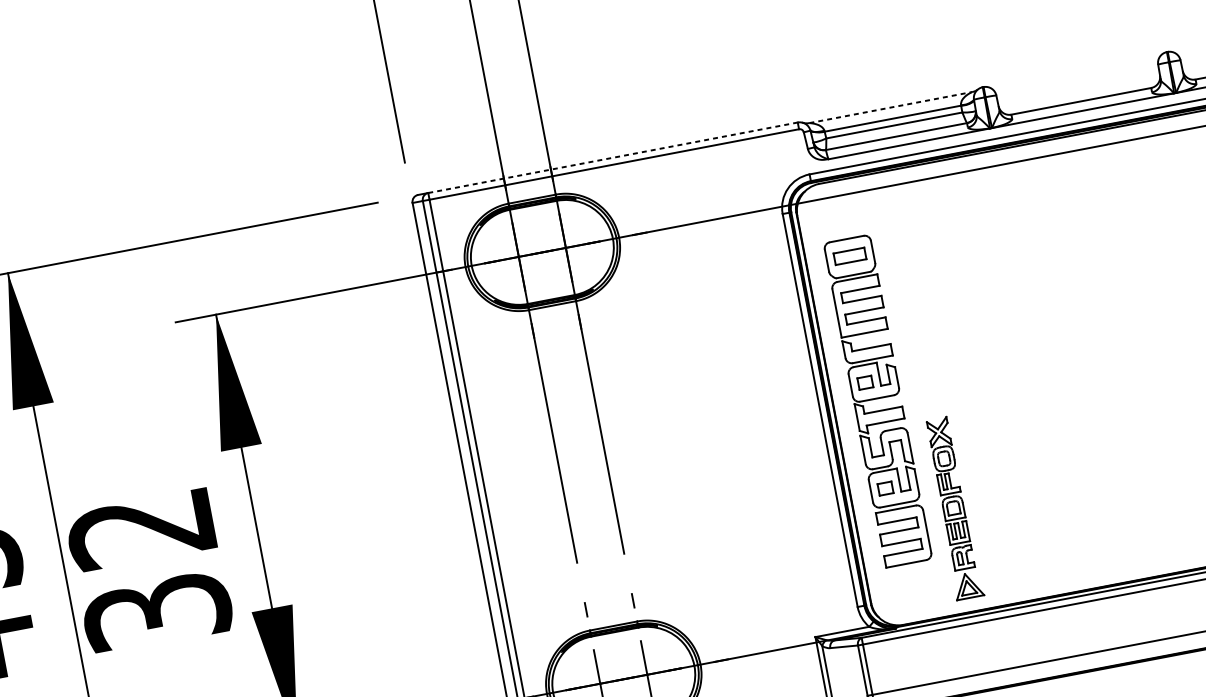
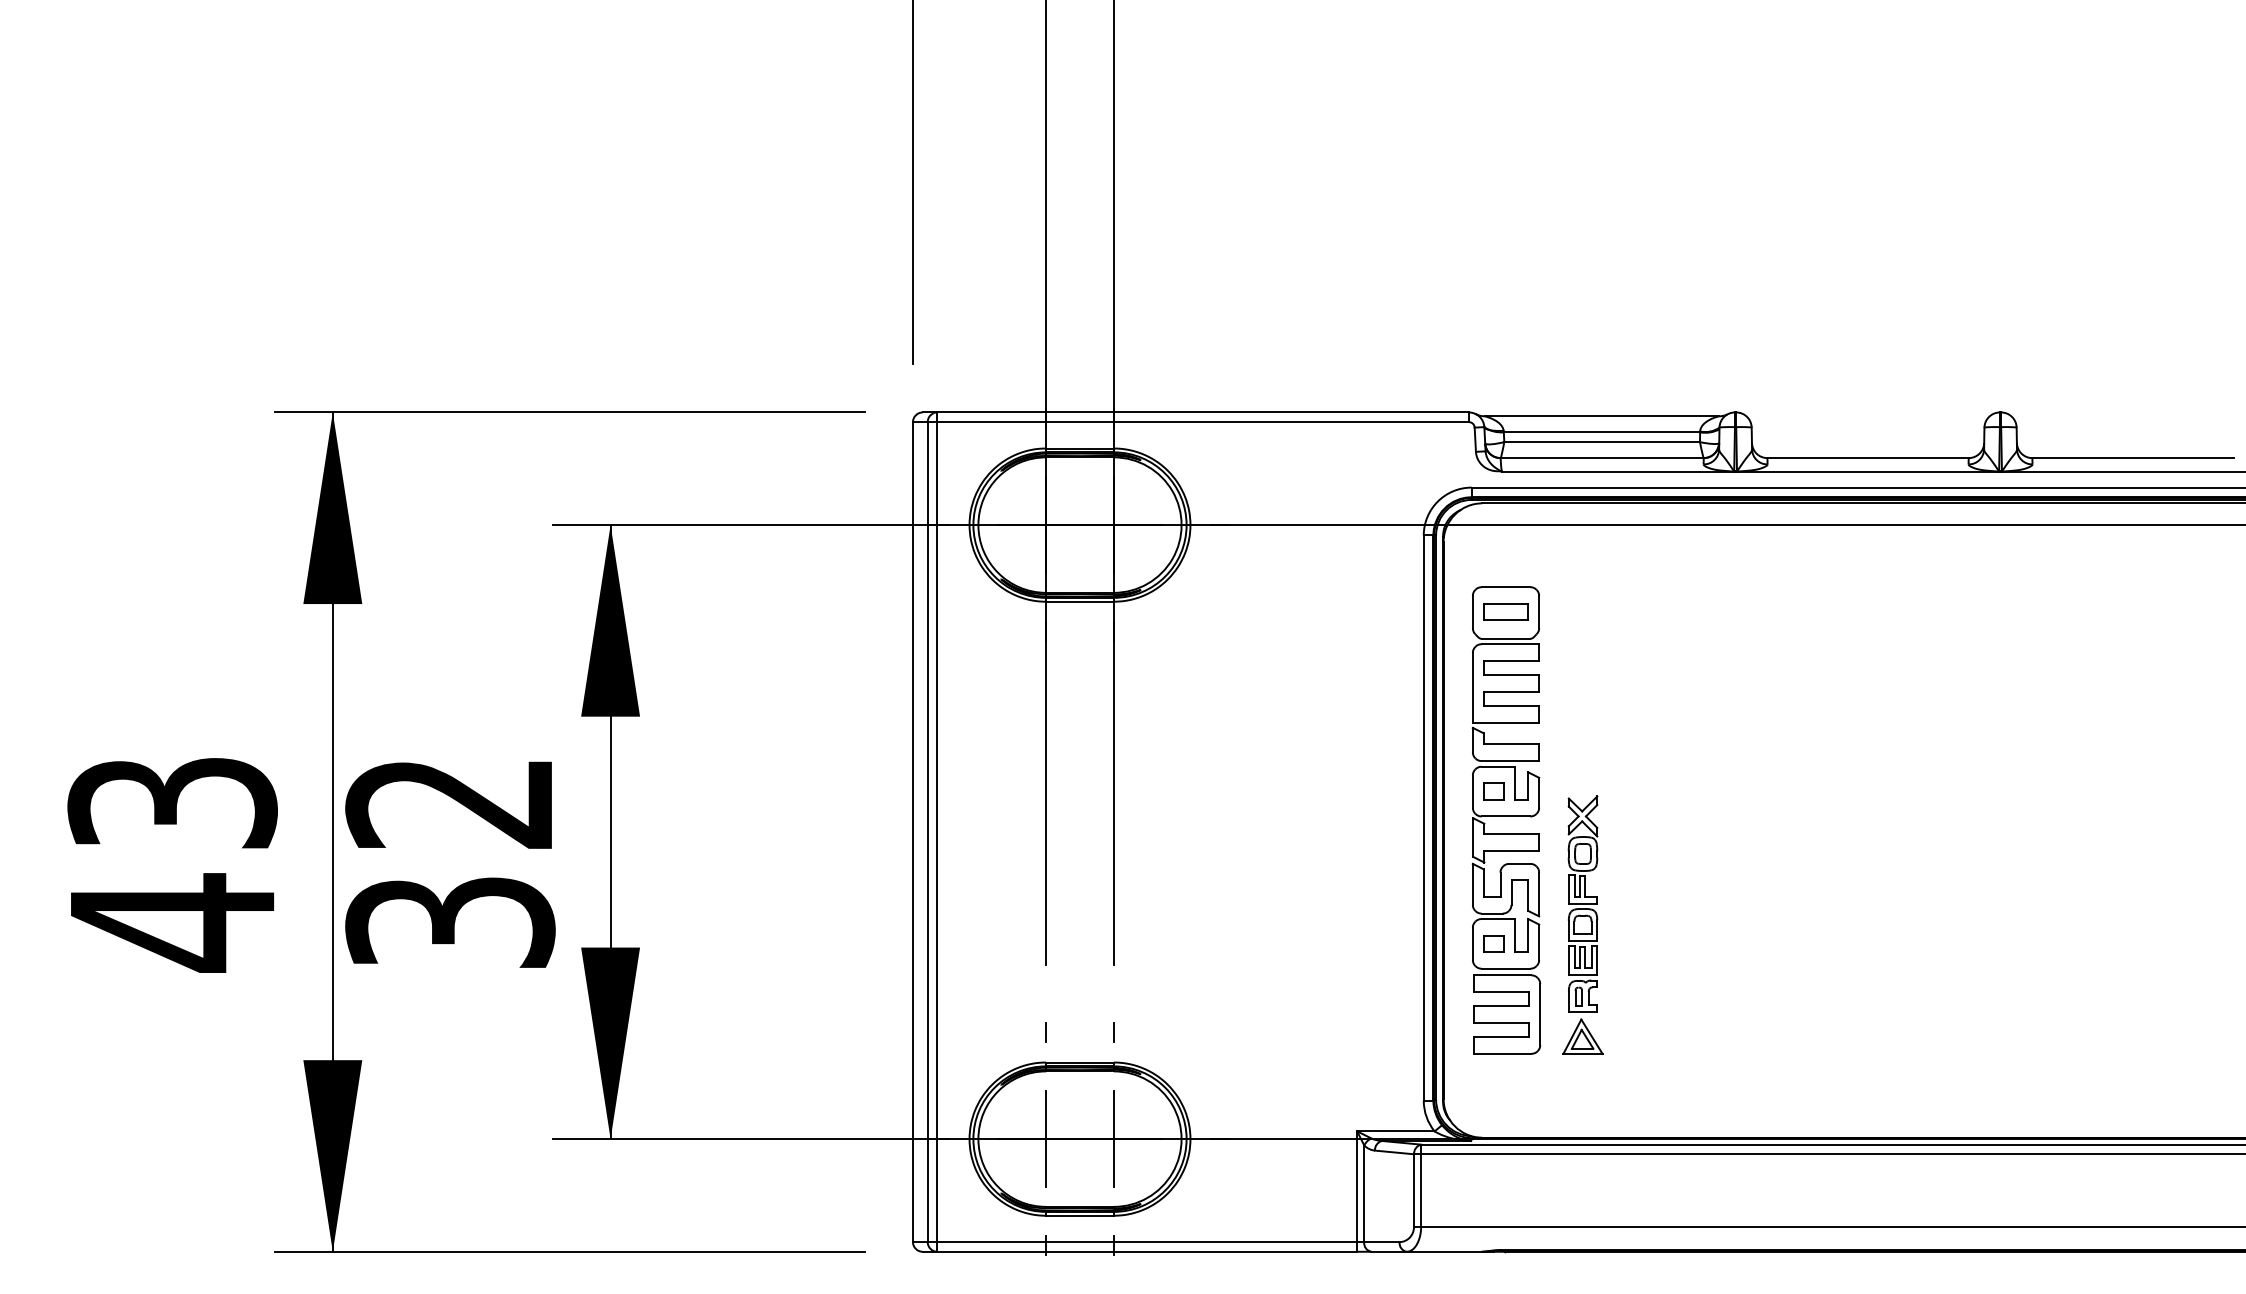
line: (891, 107) -> (1602, 416), dashed -> solid
line: (613, 157) -> (1203, 412), dashed -> solid
part: (953, 507) -> (1582, 924), moved

